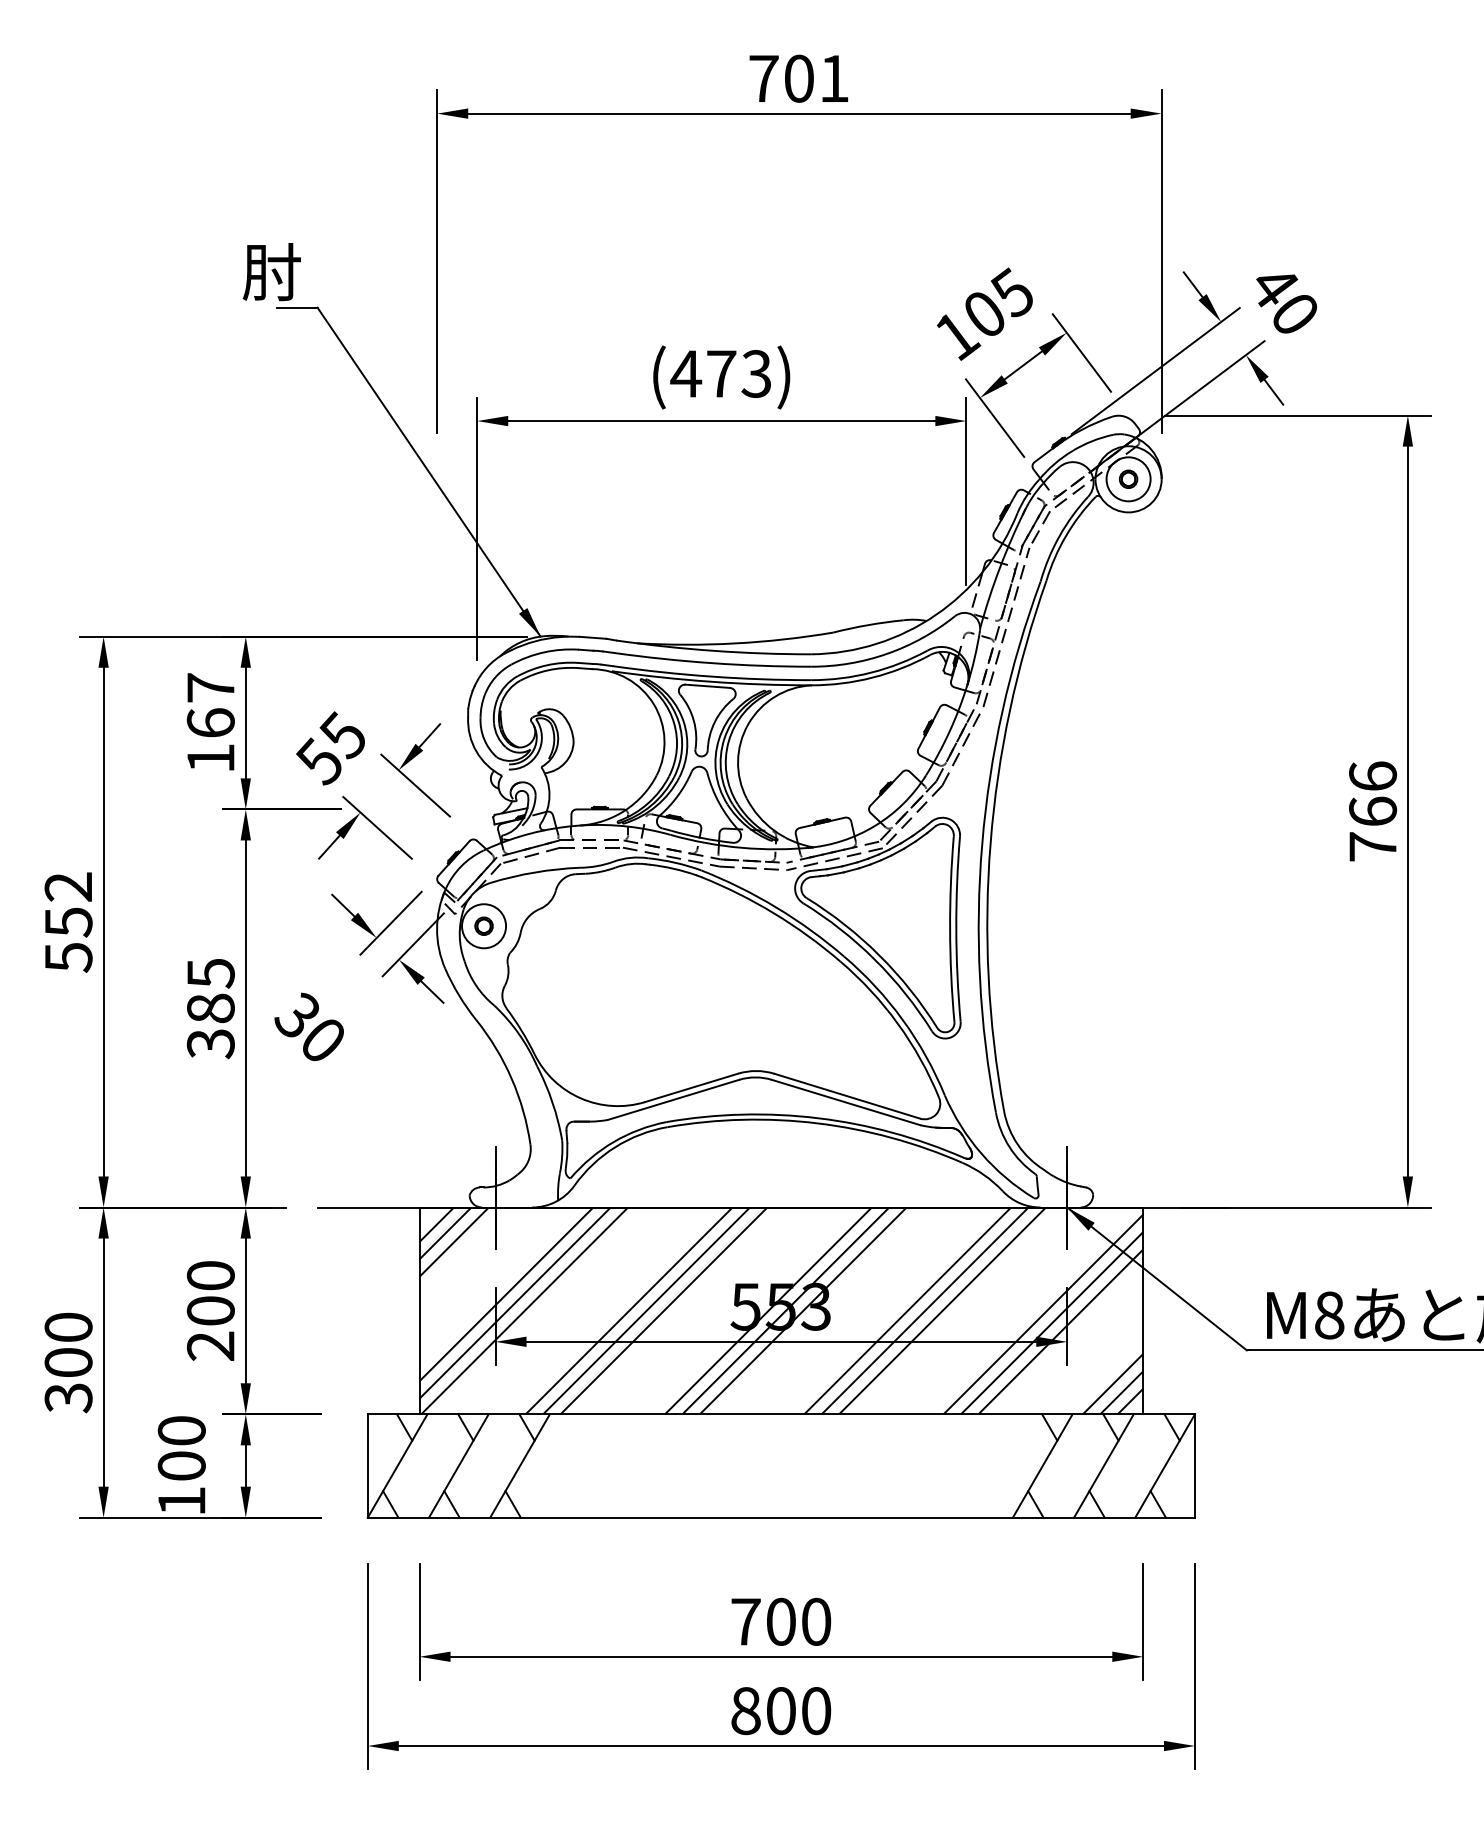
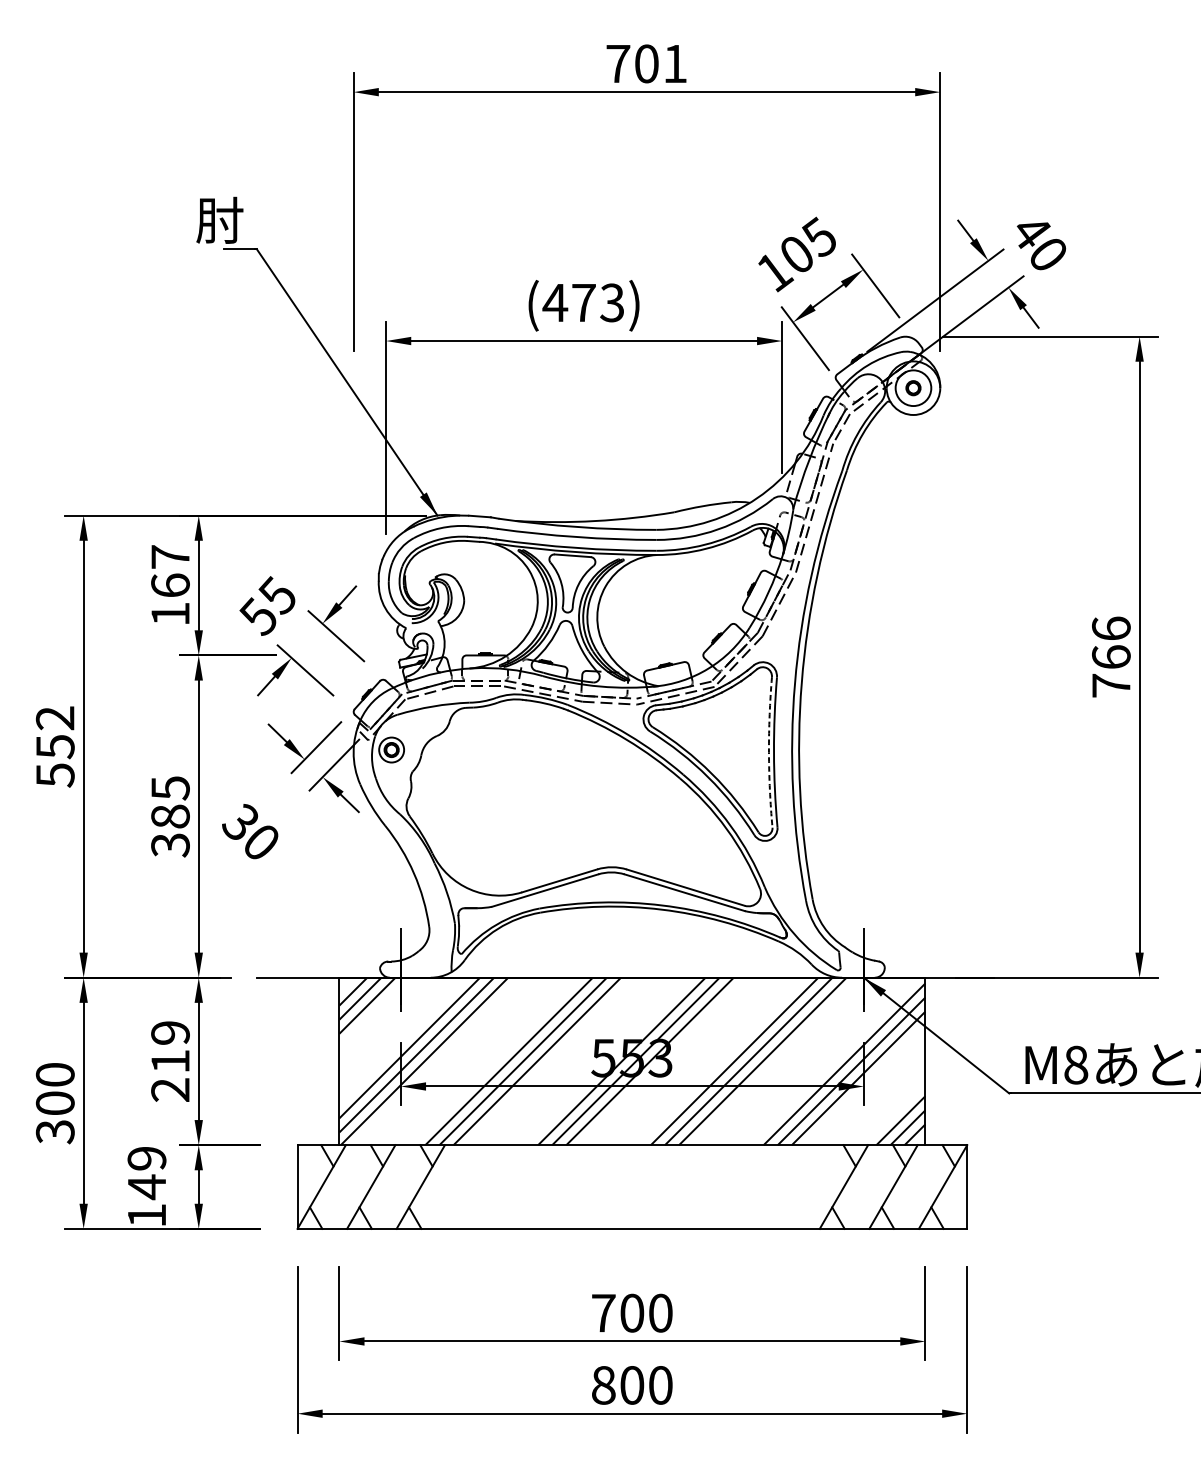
circle: (484, 926) -> (392, 750), size x0.7
arc: (950, 929) -> (769, 752), solid -> dashed
text: (210, 1293) -> (170, 1047), 200 -> 219
text: (181, 1449) -> (146, 1173), 100 -> 149

